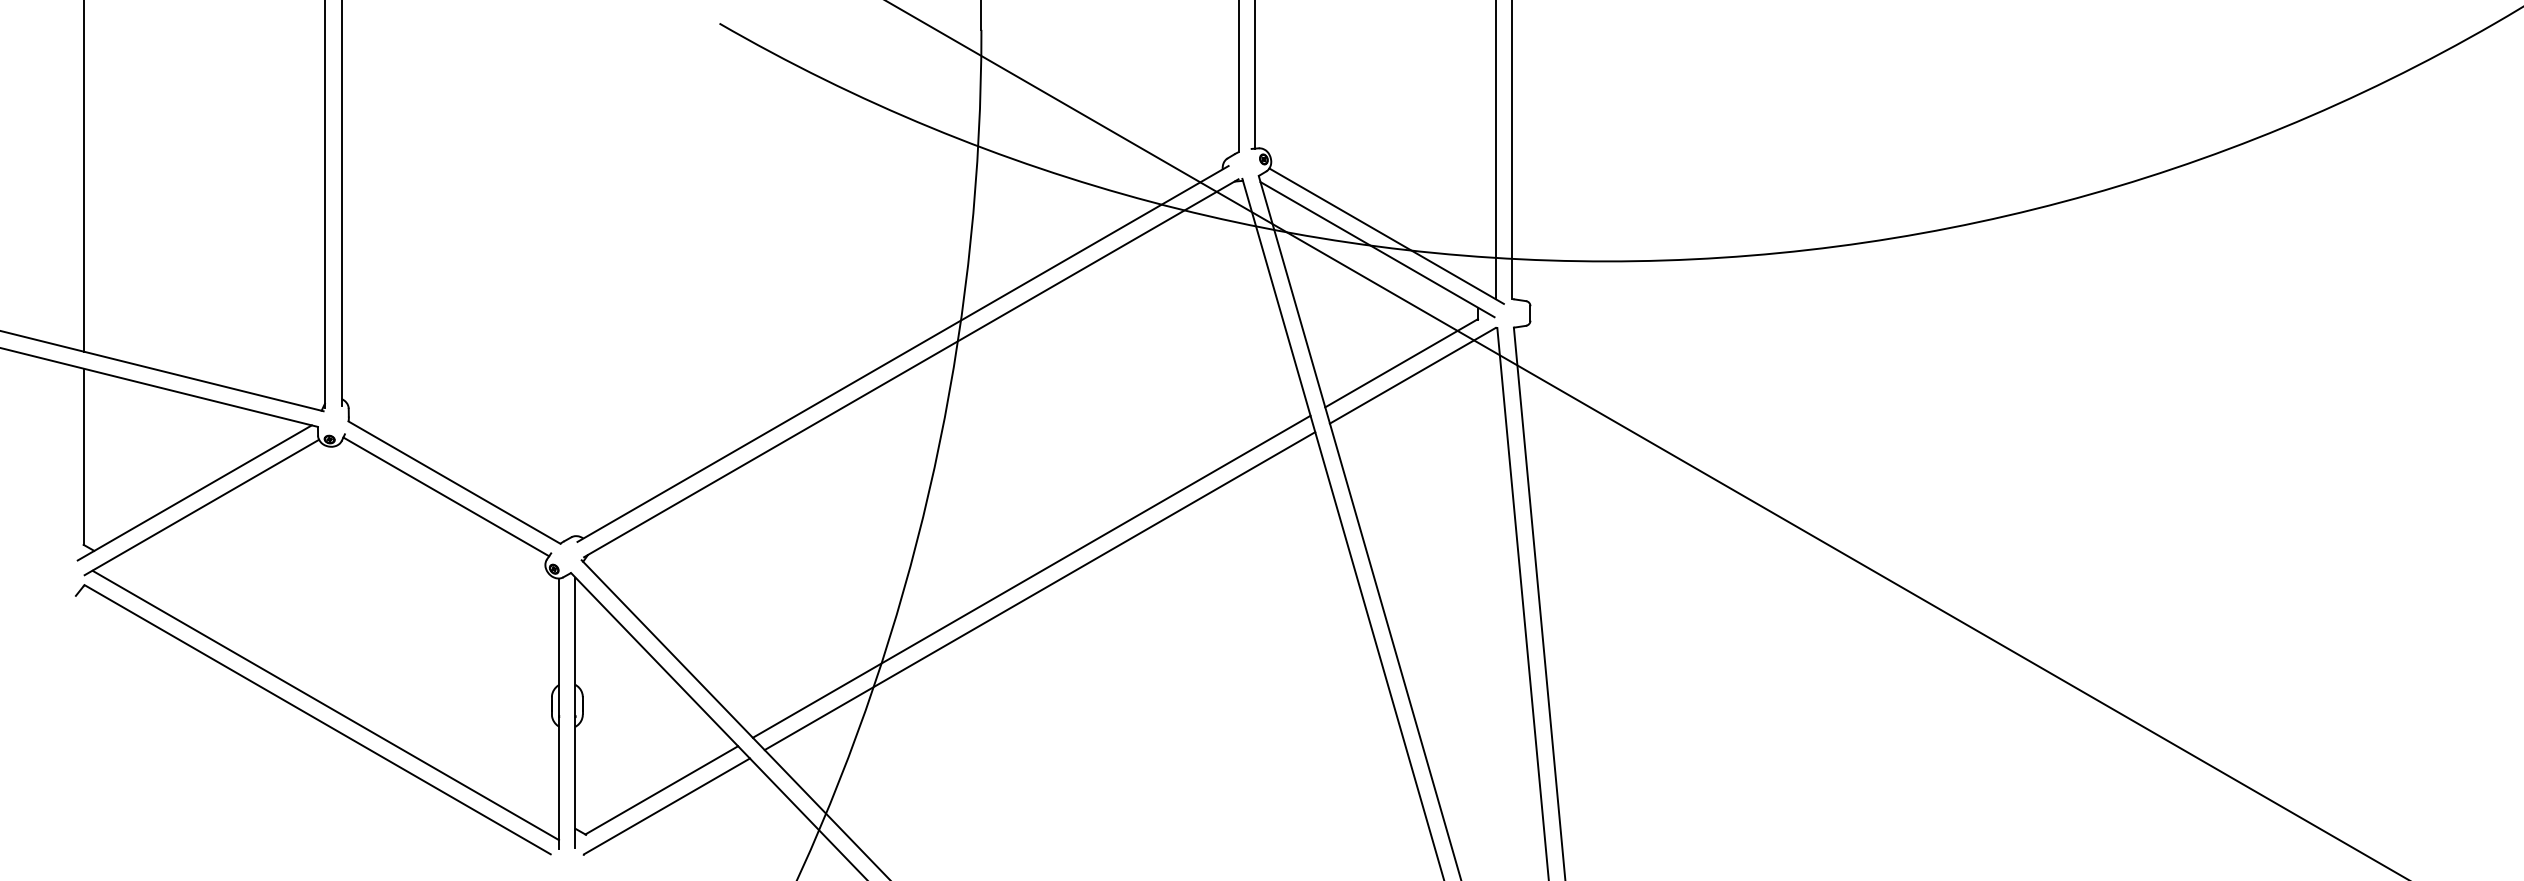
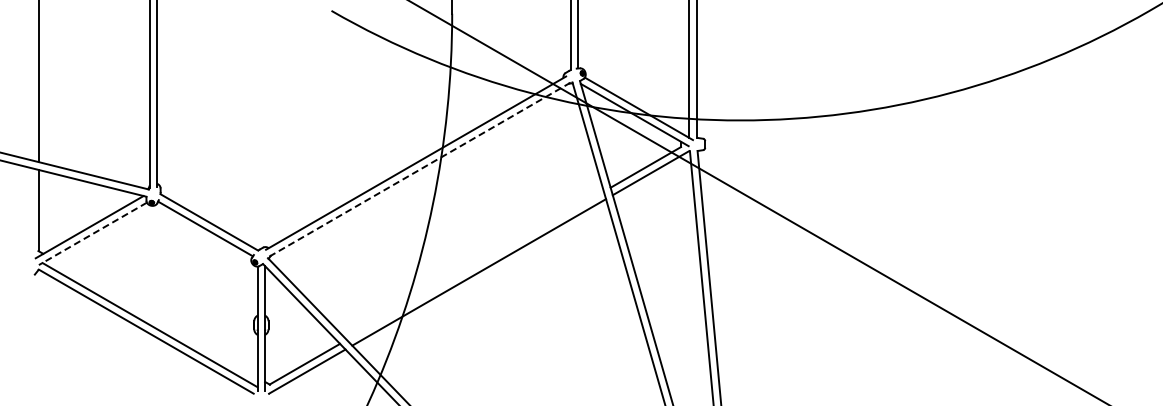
line: (910, 367) -> (419, 169), solid -> dashed
line: (200, 508) -> (92, 234), solid -> dashed
line: (1029, 576) -> (474, 265), removed

